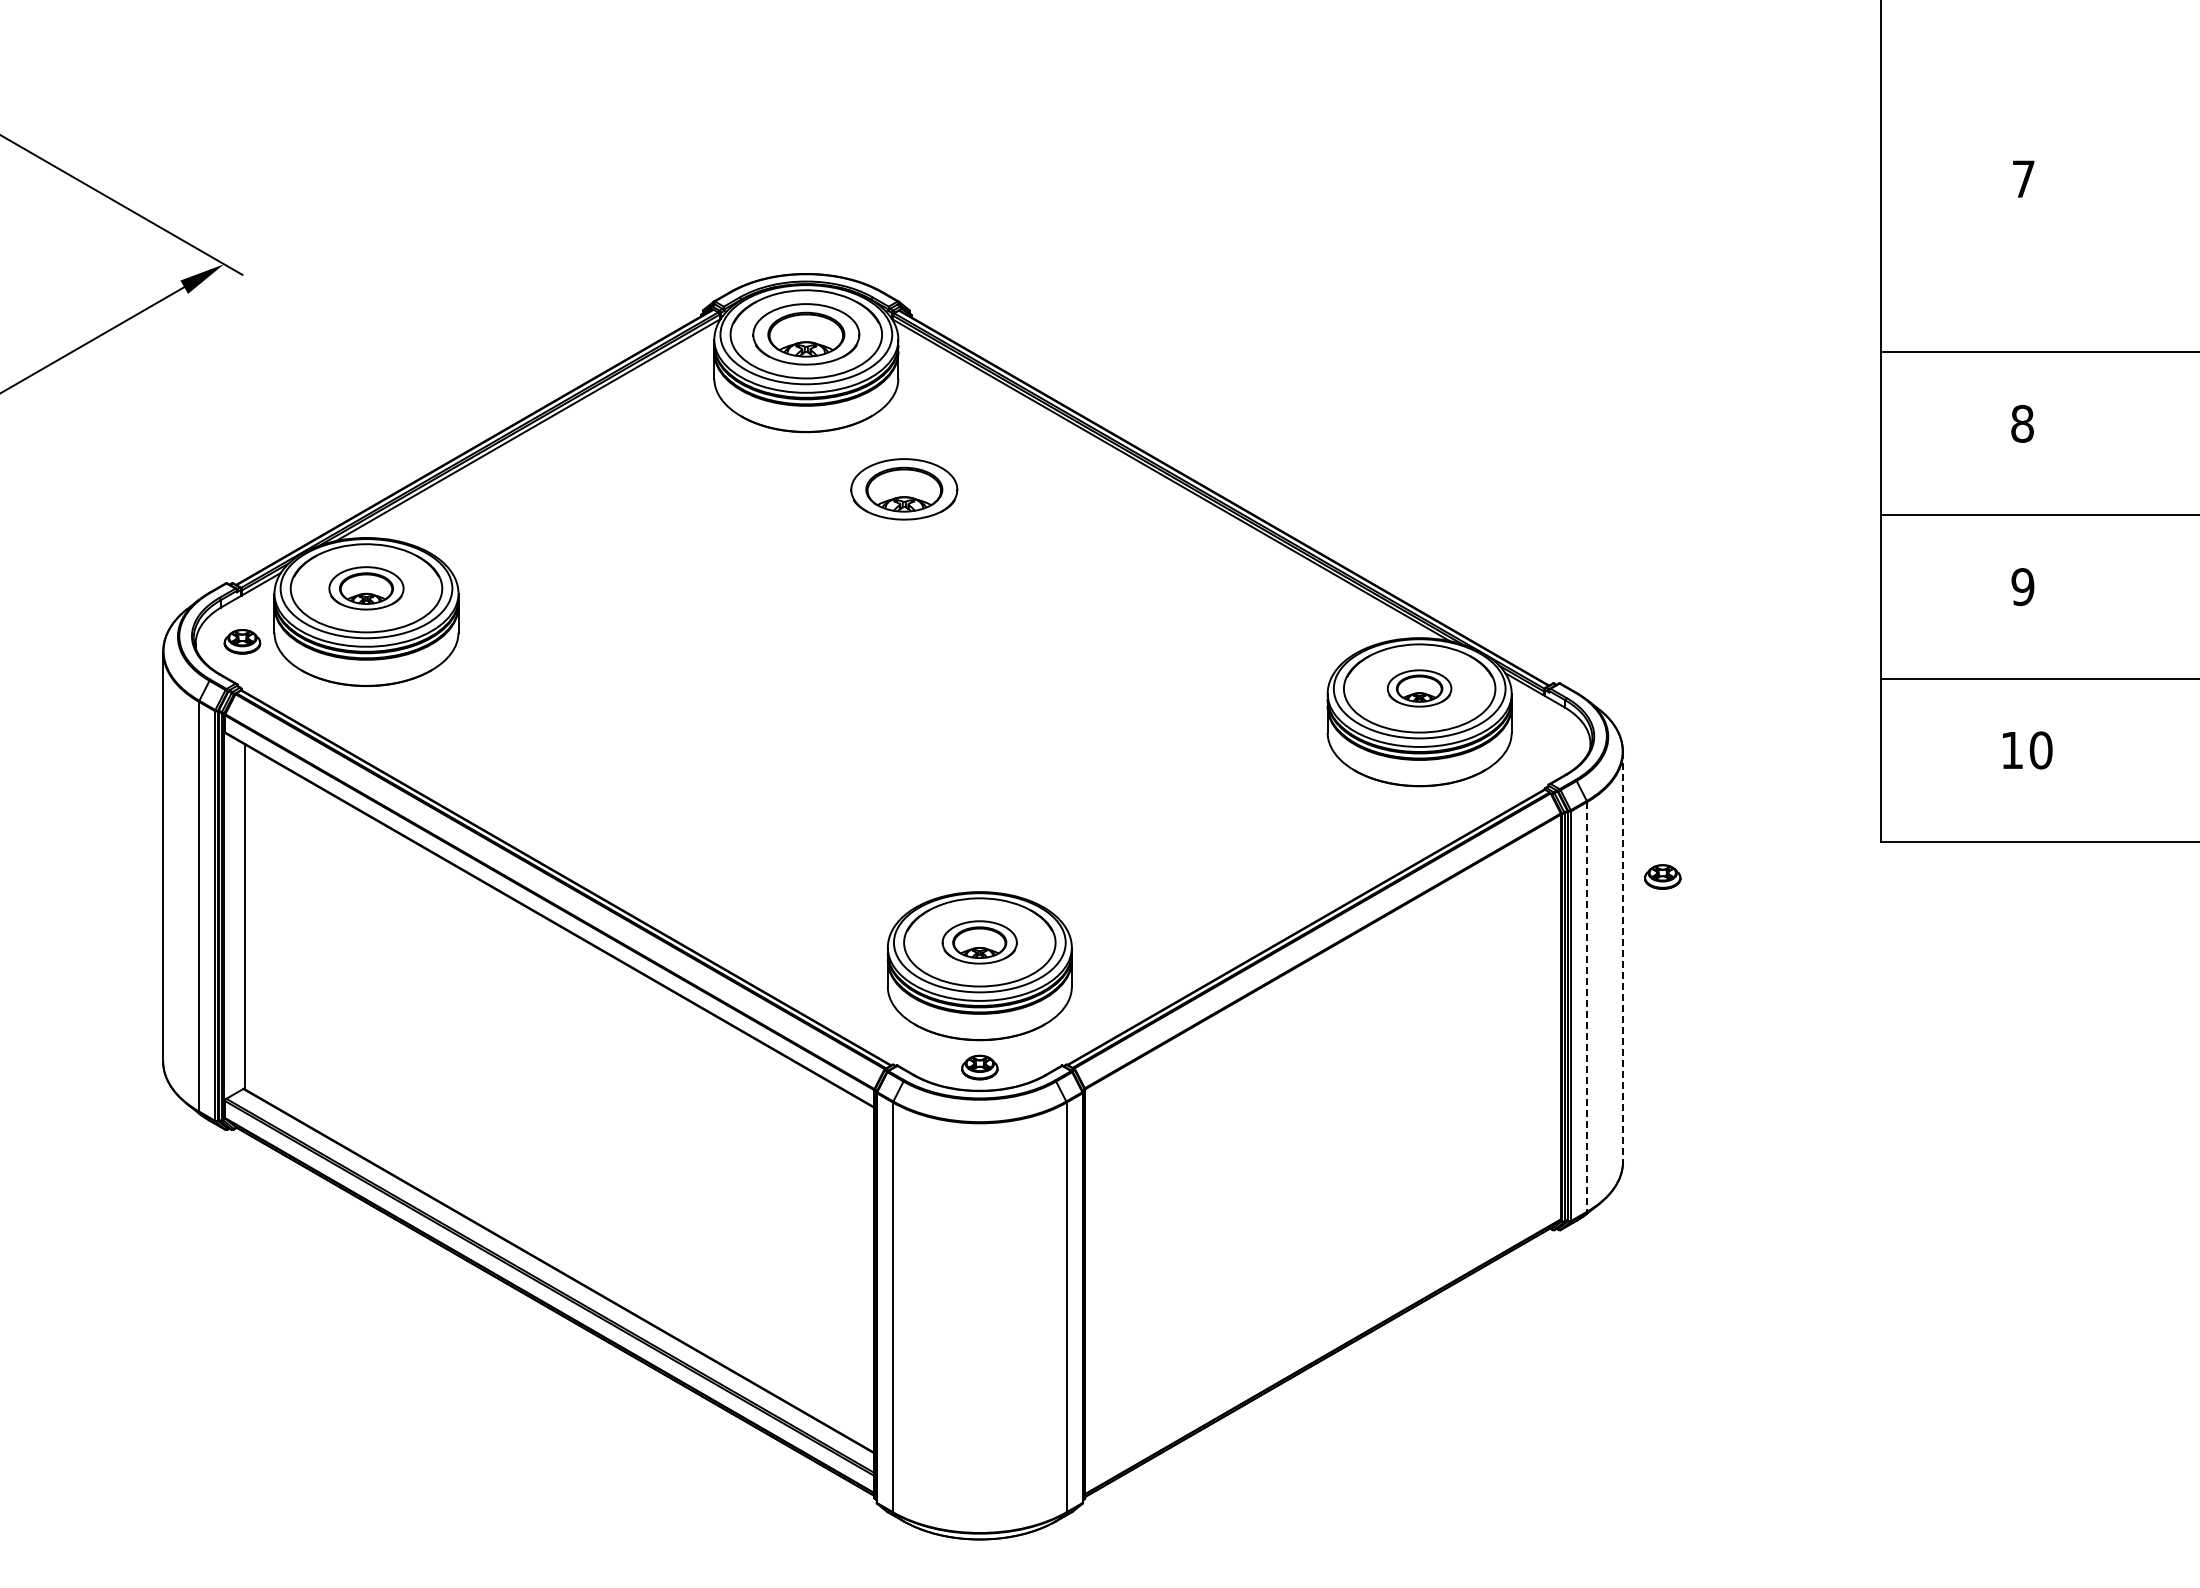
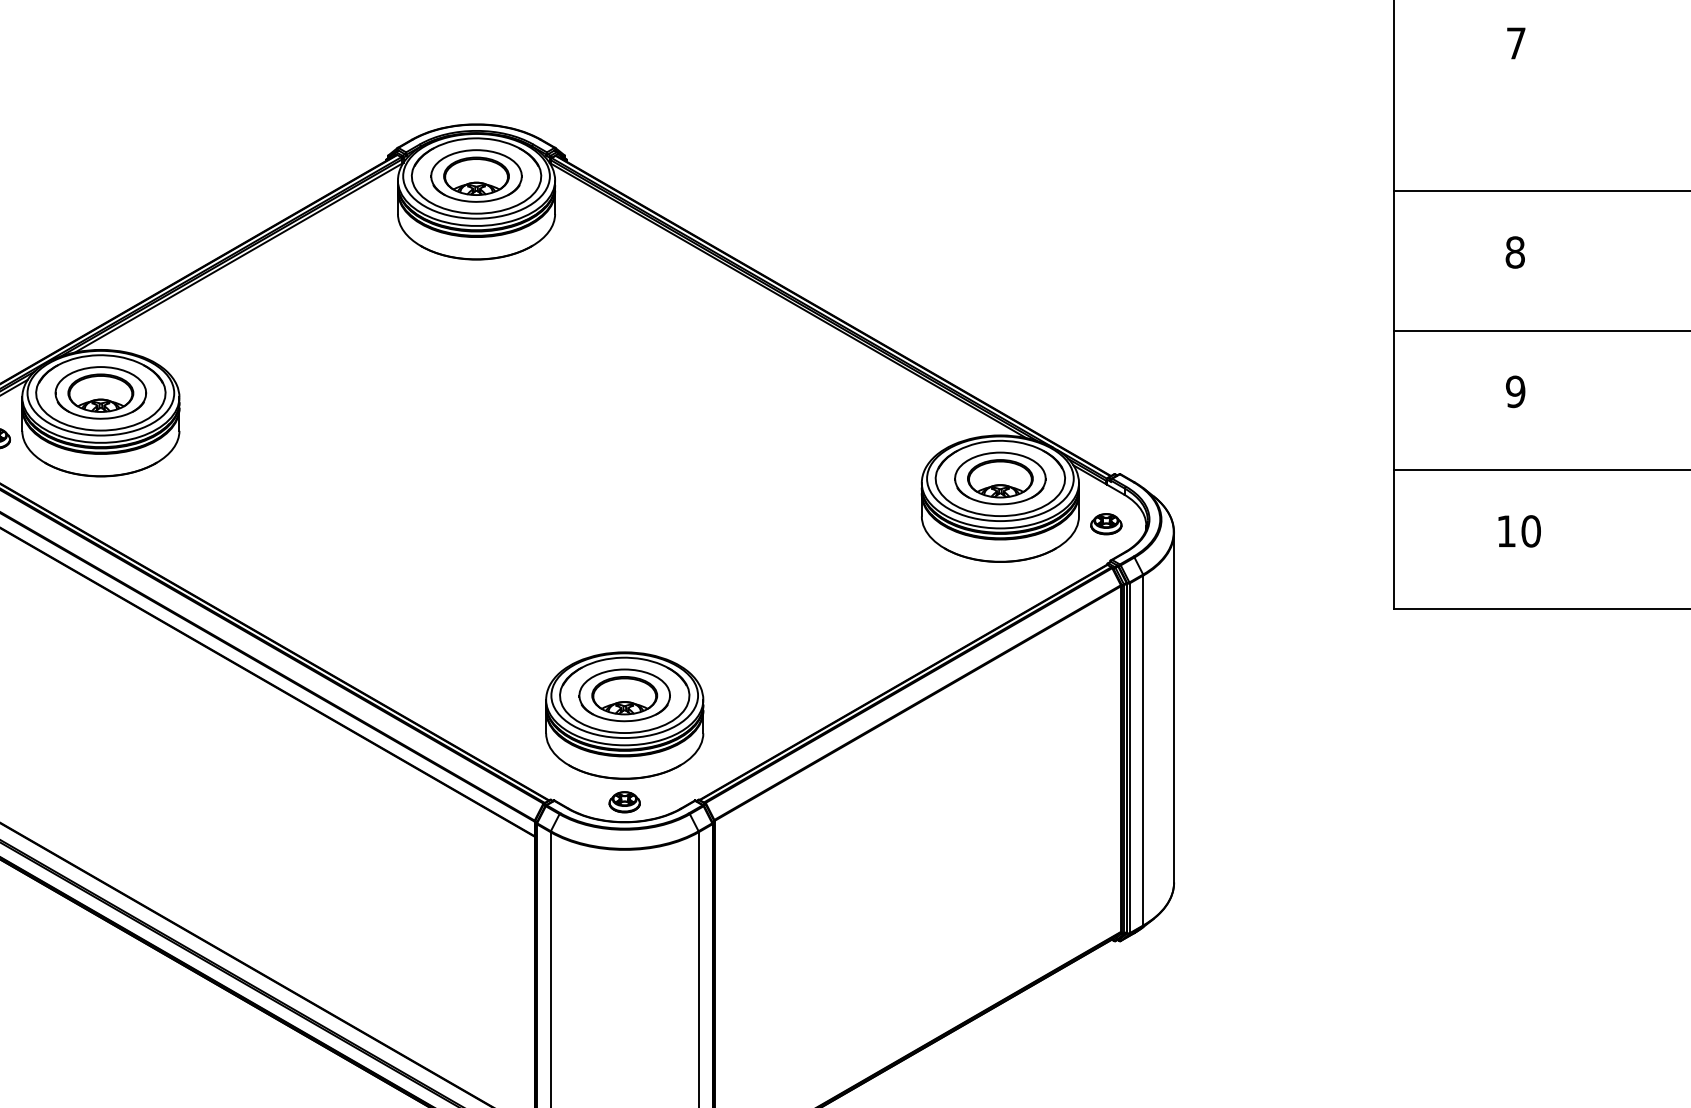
part: (904, 489) -> (560, 308), removed
part: (366, 588) -> (100, 393), size x1.43
part: (1419, 688) -> (1000, 478), size x1.67
part: (1662, 876) -> (1106, 523), moved
part: (979, 942) -> (624, 695), size x1.43
line: (1623, 956) -> (1174, 707), dashed -> solid
line: (1587, 1006) -> (1143, 750), dashed -> solid

